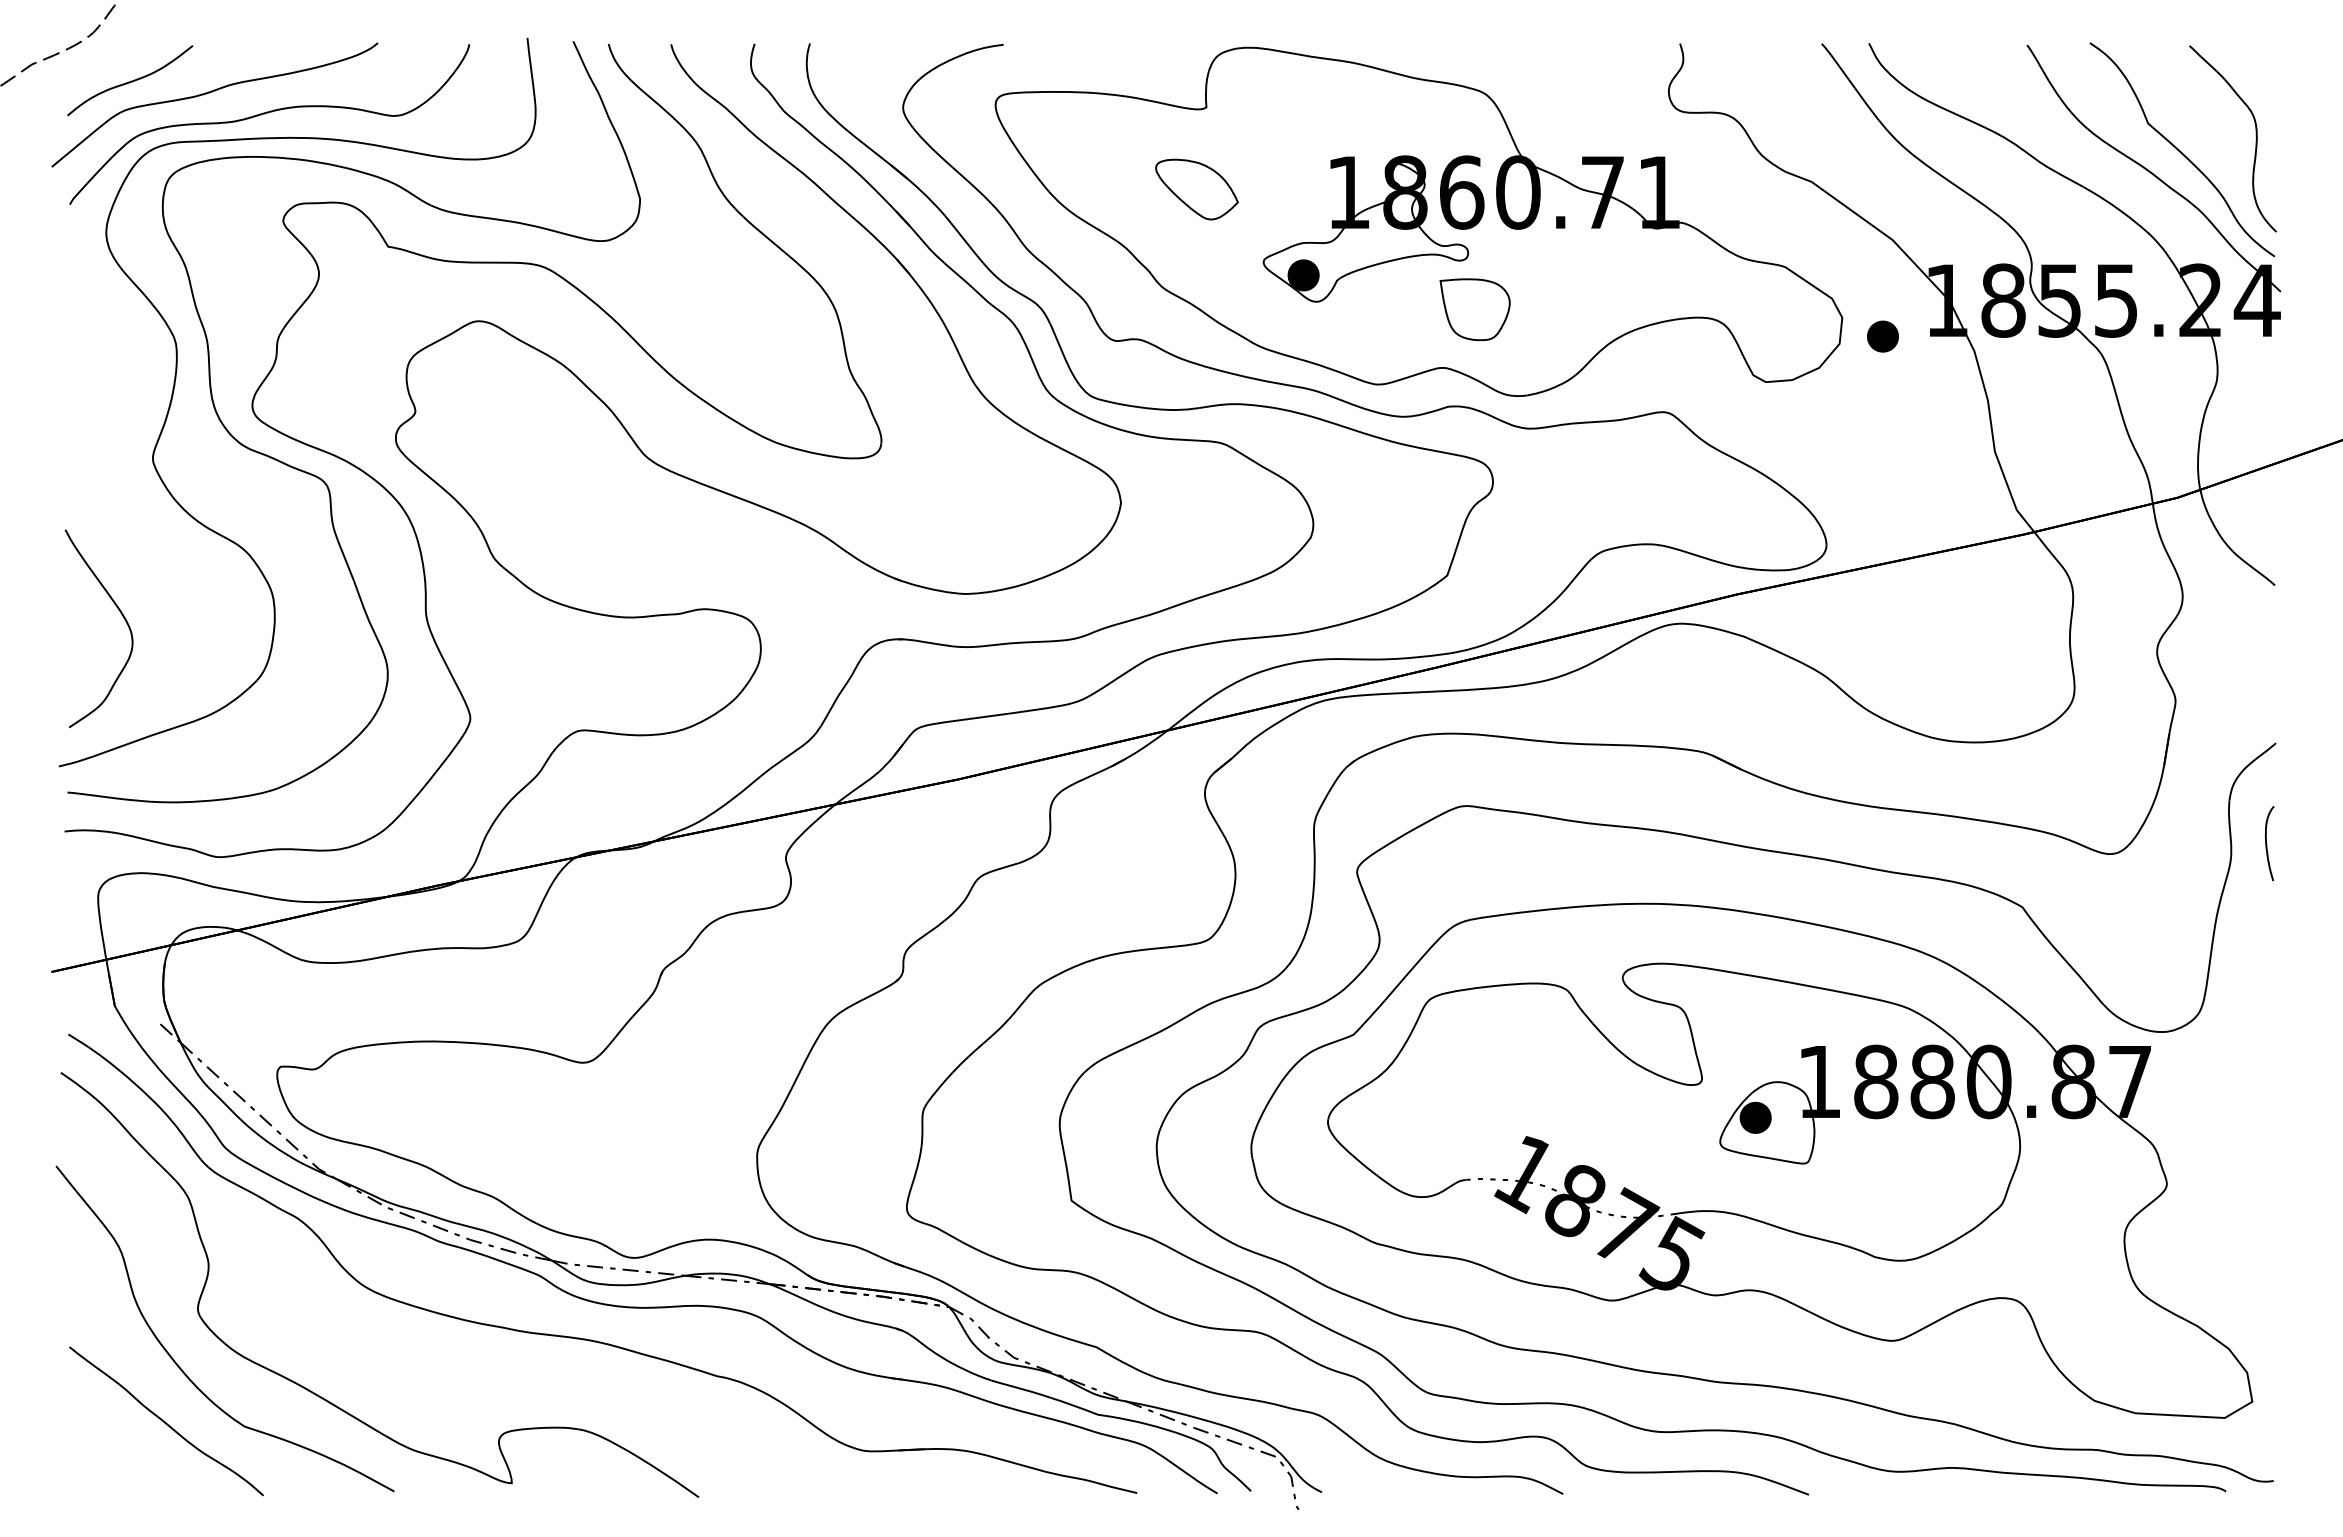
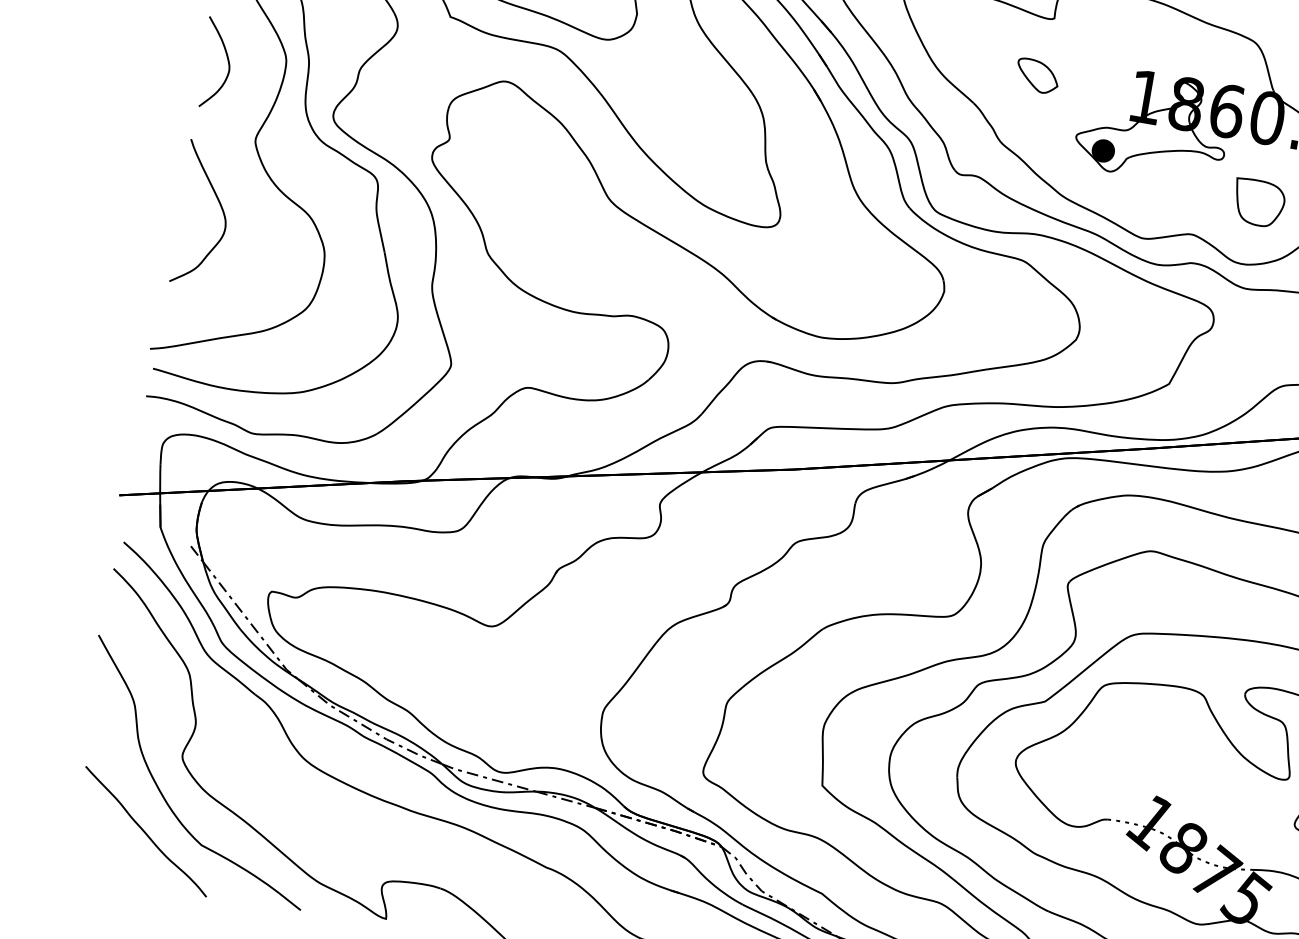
part: (1197, 189) -> (1037, 76), size x0.71
part: (1474, 309) -> (1258, 202), moved
curve: (97, 360) -> (228, 62), added
curve: (120, 613) -> (220, 205), moved

